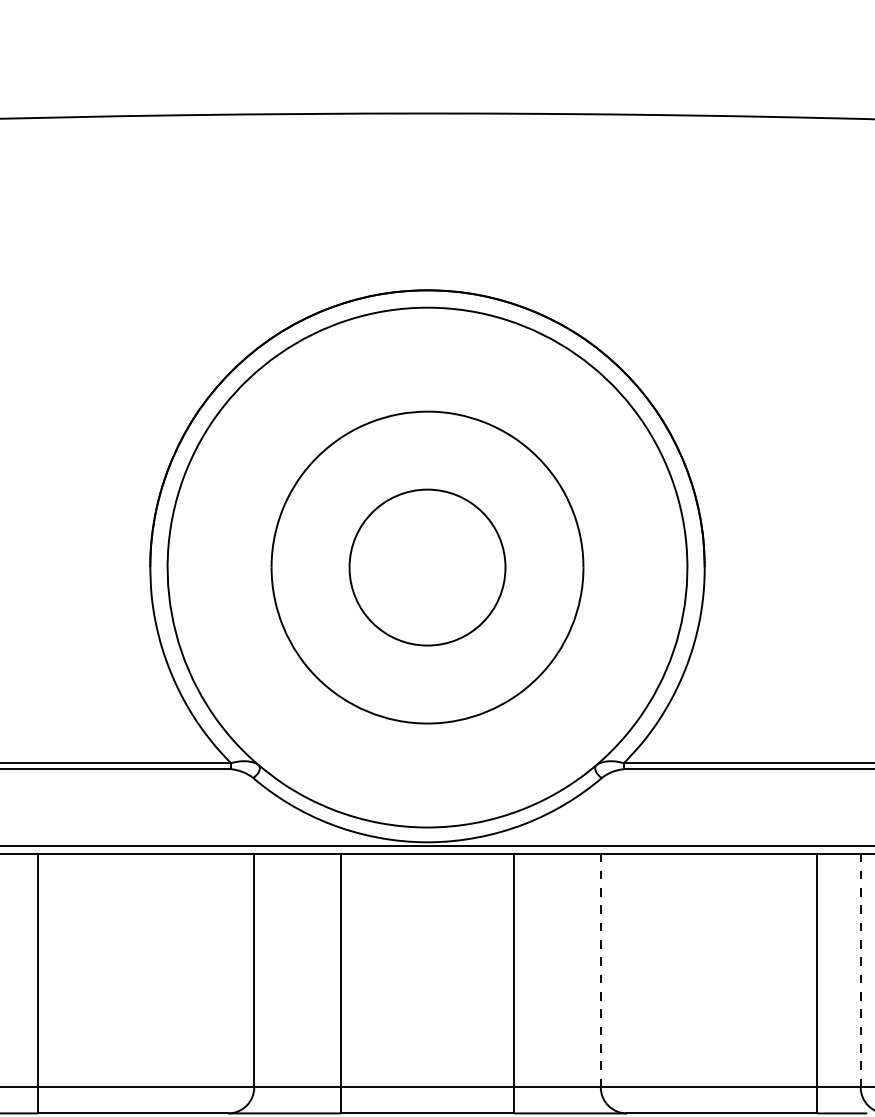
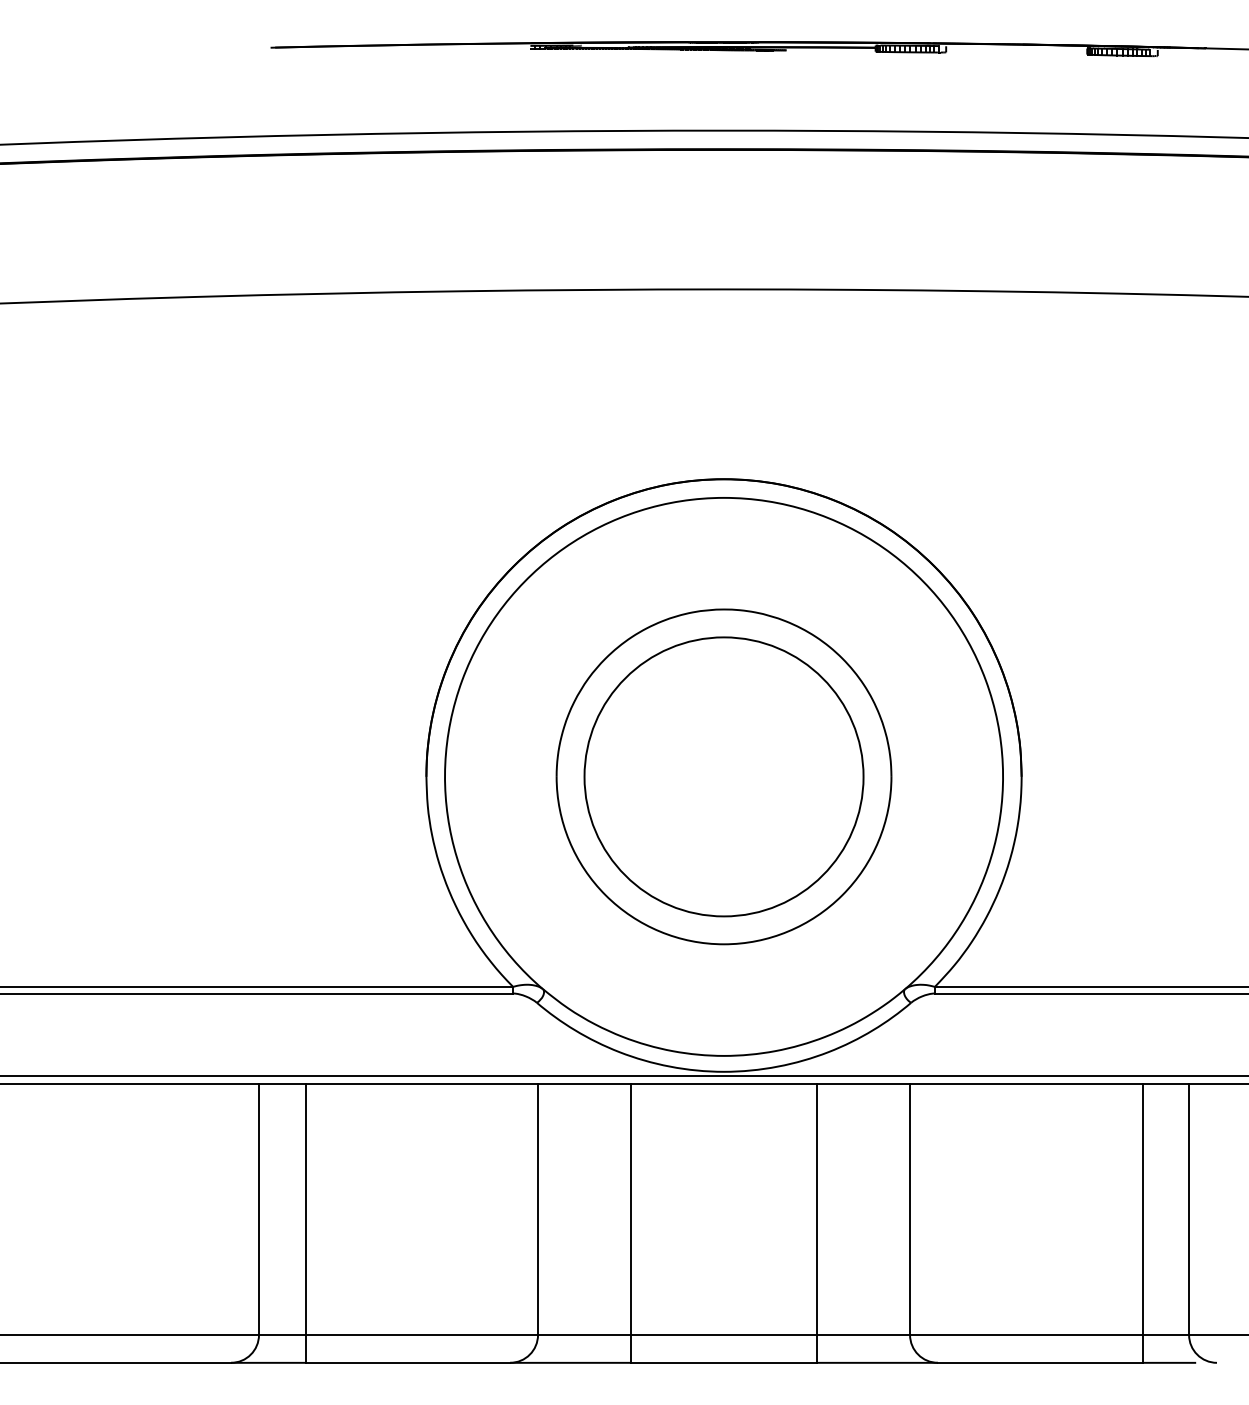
circle: (427, 567) -> (723, 776), size x1.67
line: (601, 970) -> (910, 1209), dashed -> solid
line: (861, 970) -> (1189, 1209), dashed -> solid

